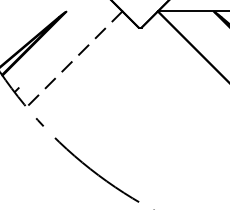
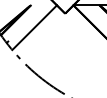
line: (74, 58) -> (34, 27), dashed -> solid

